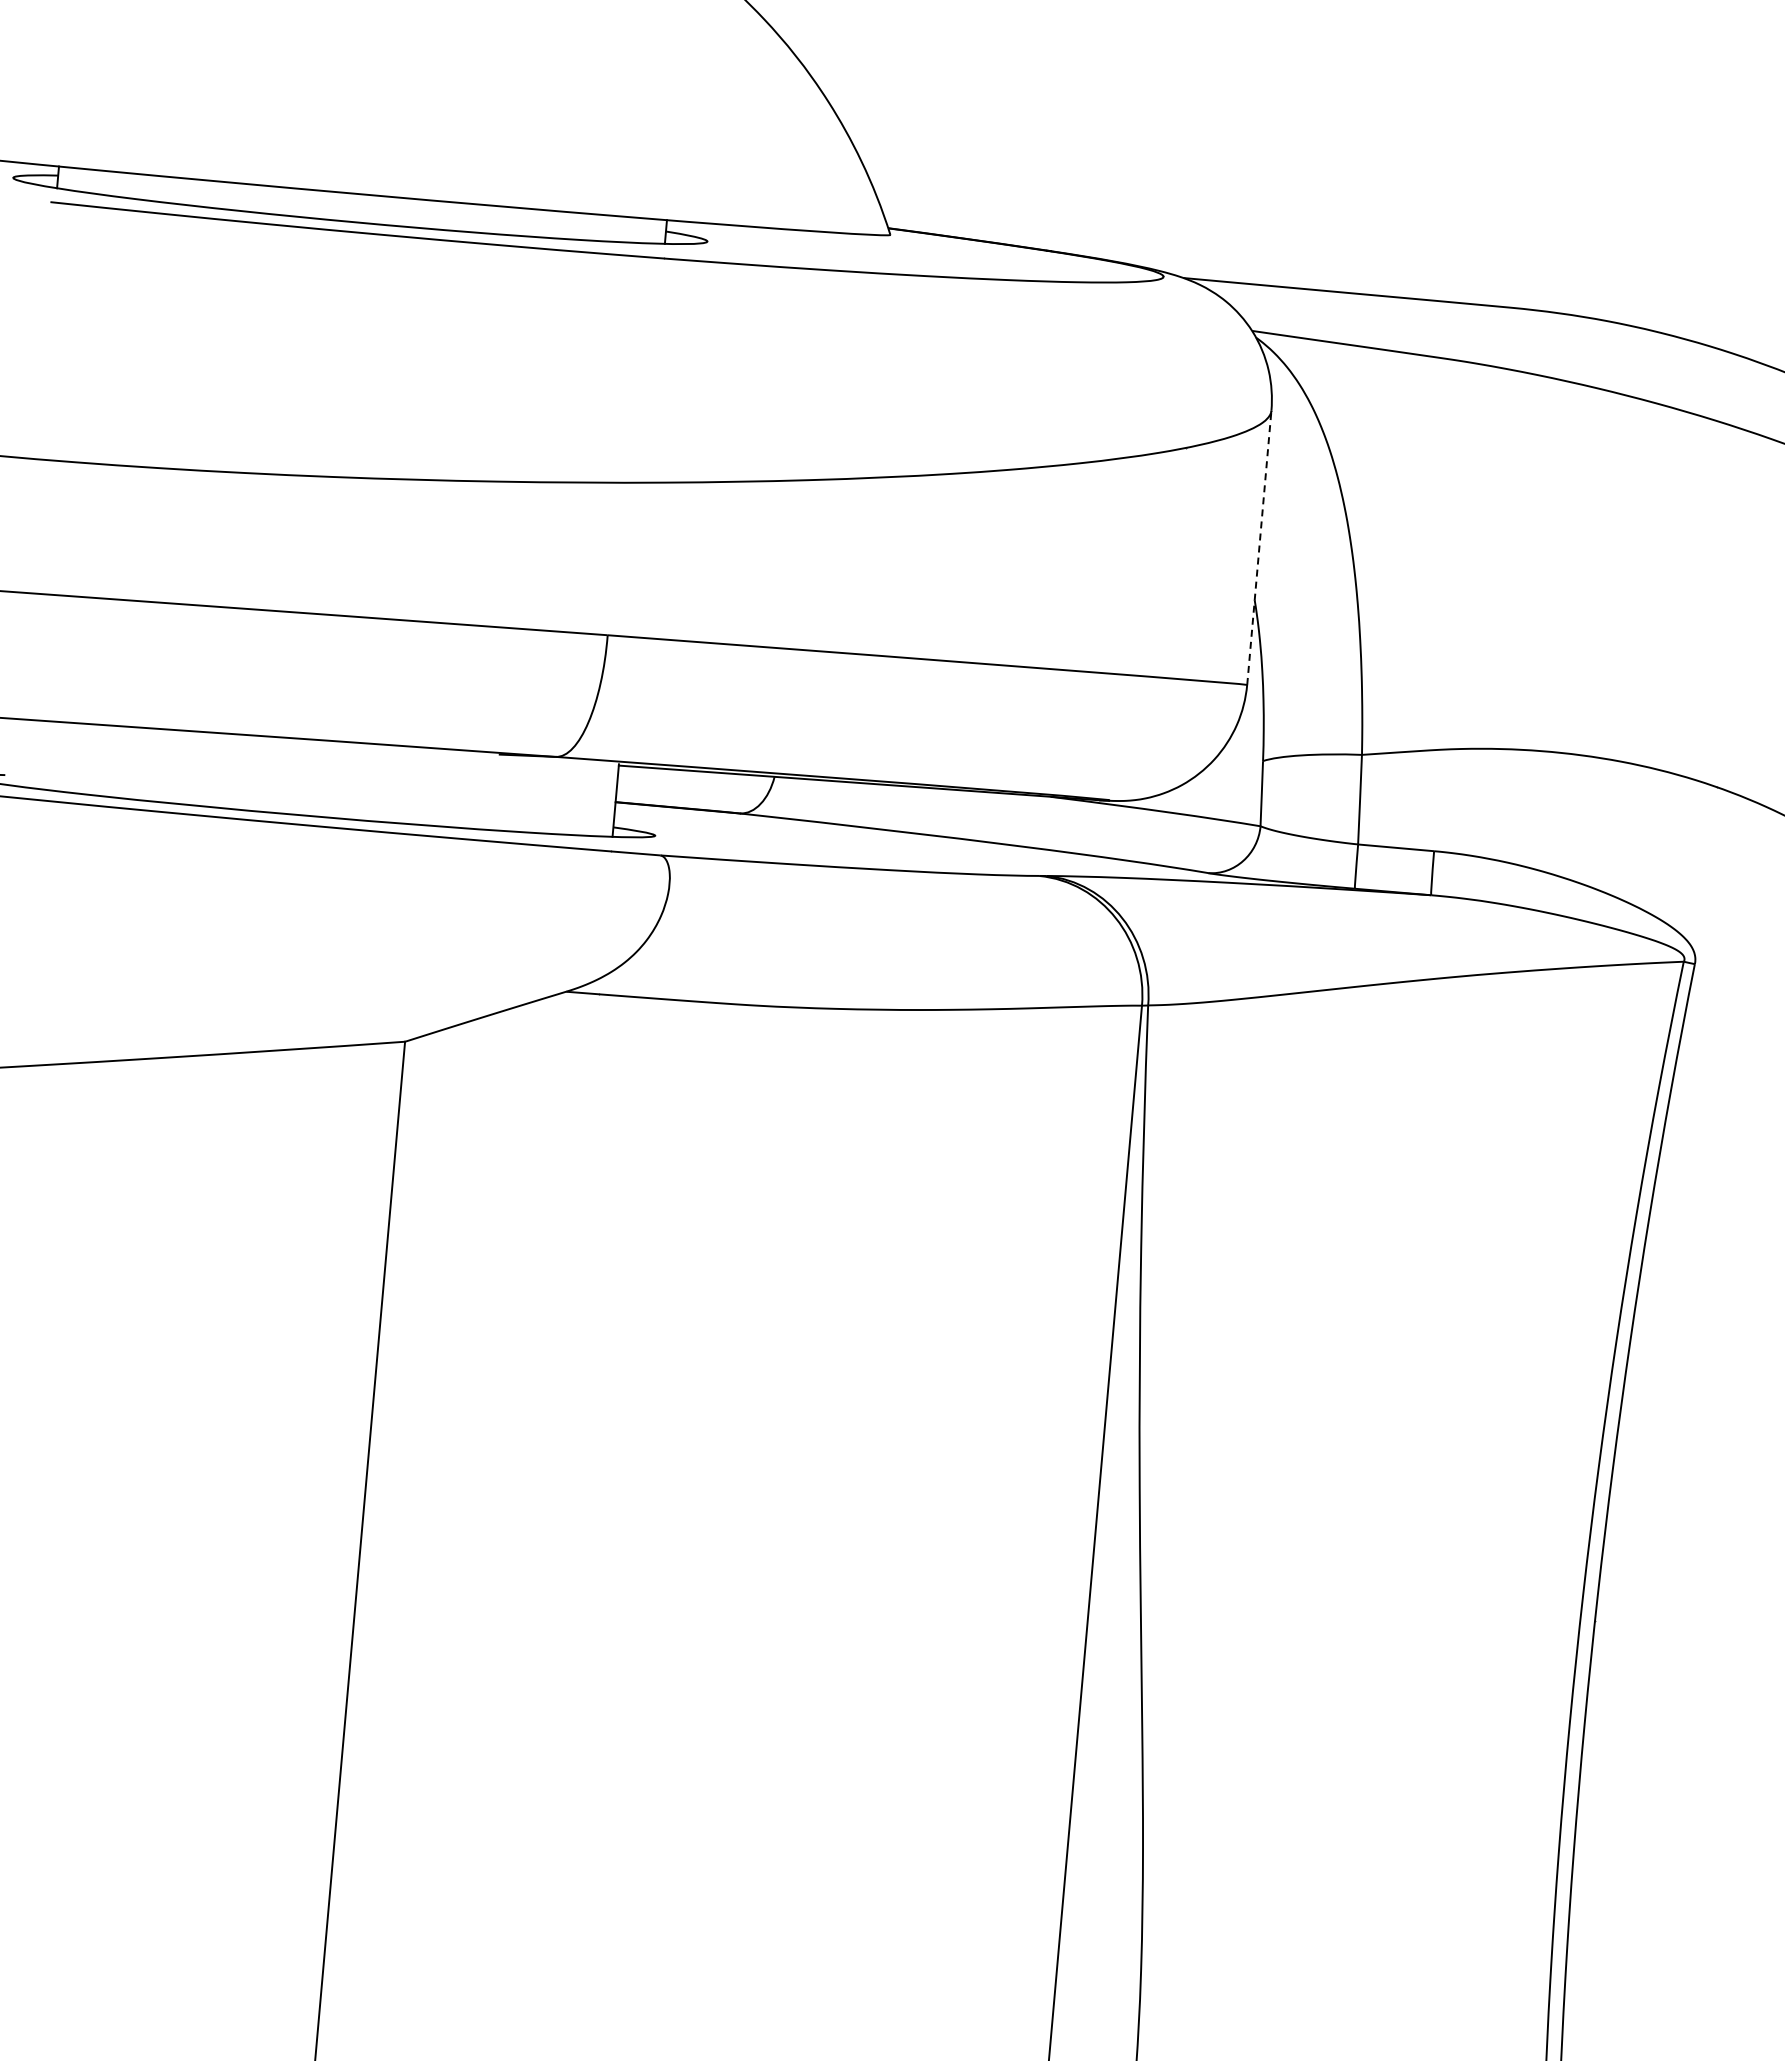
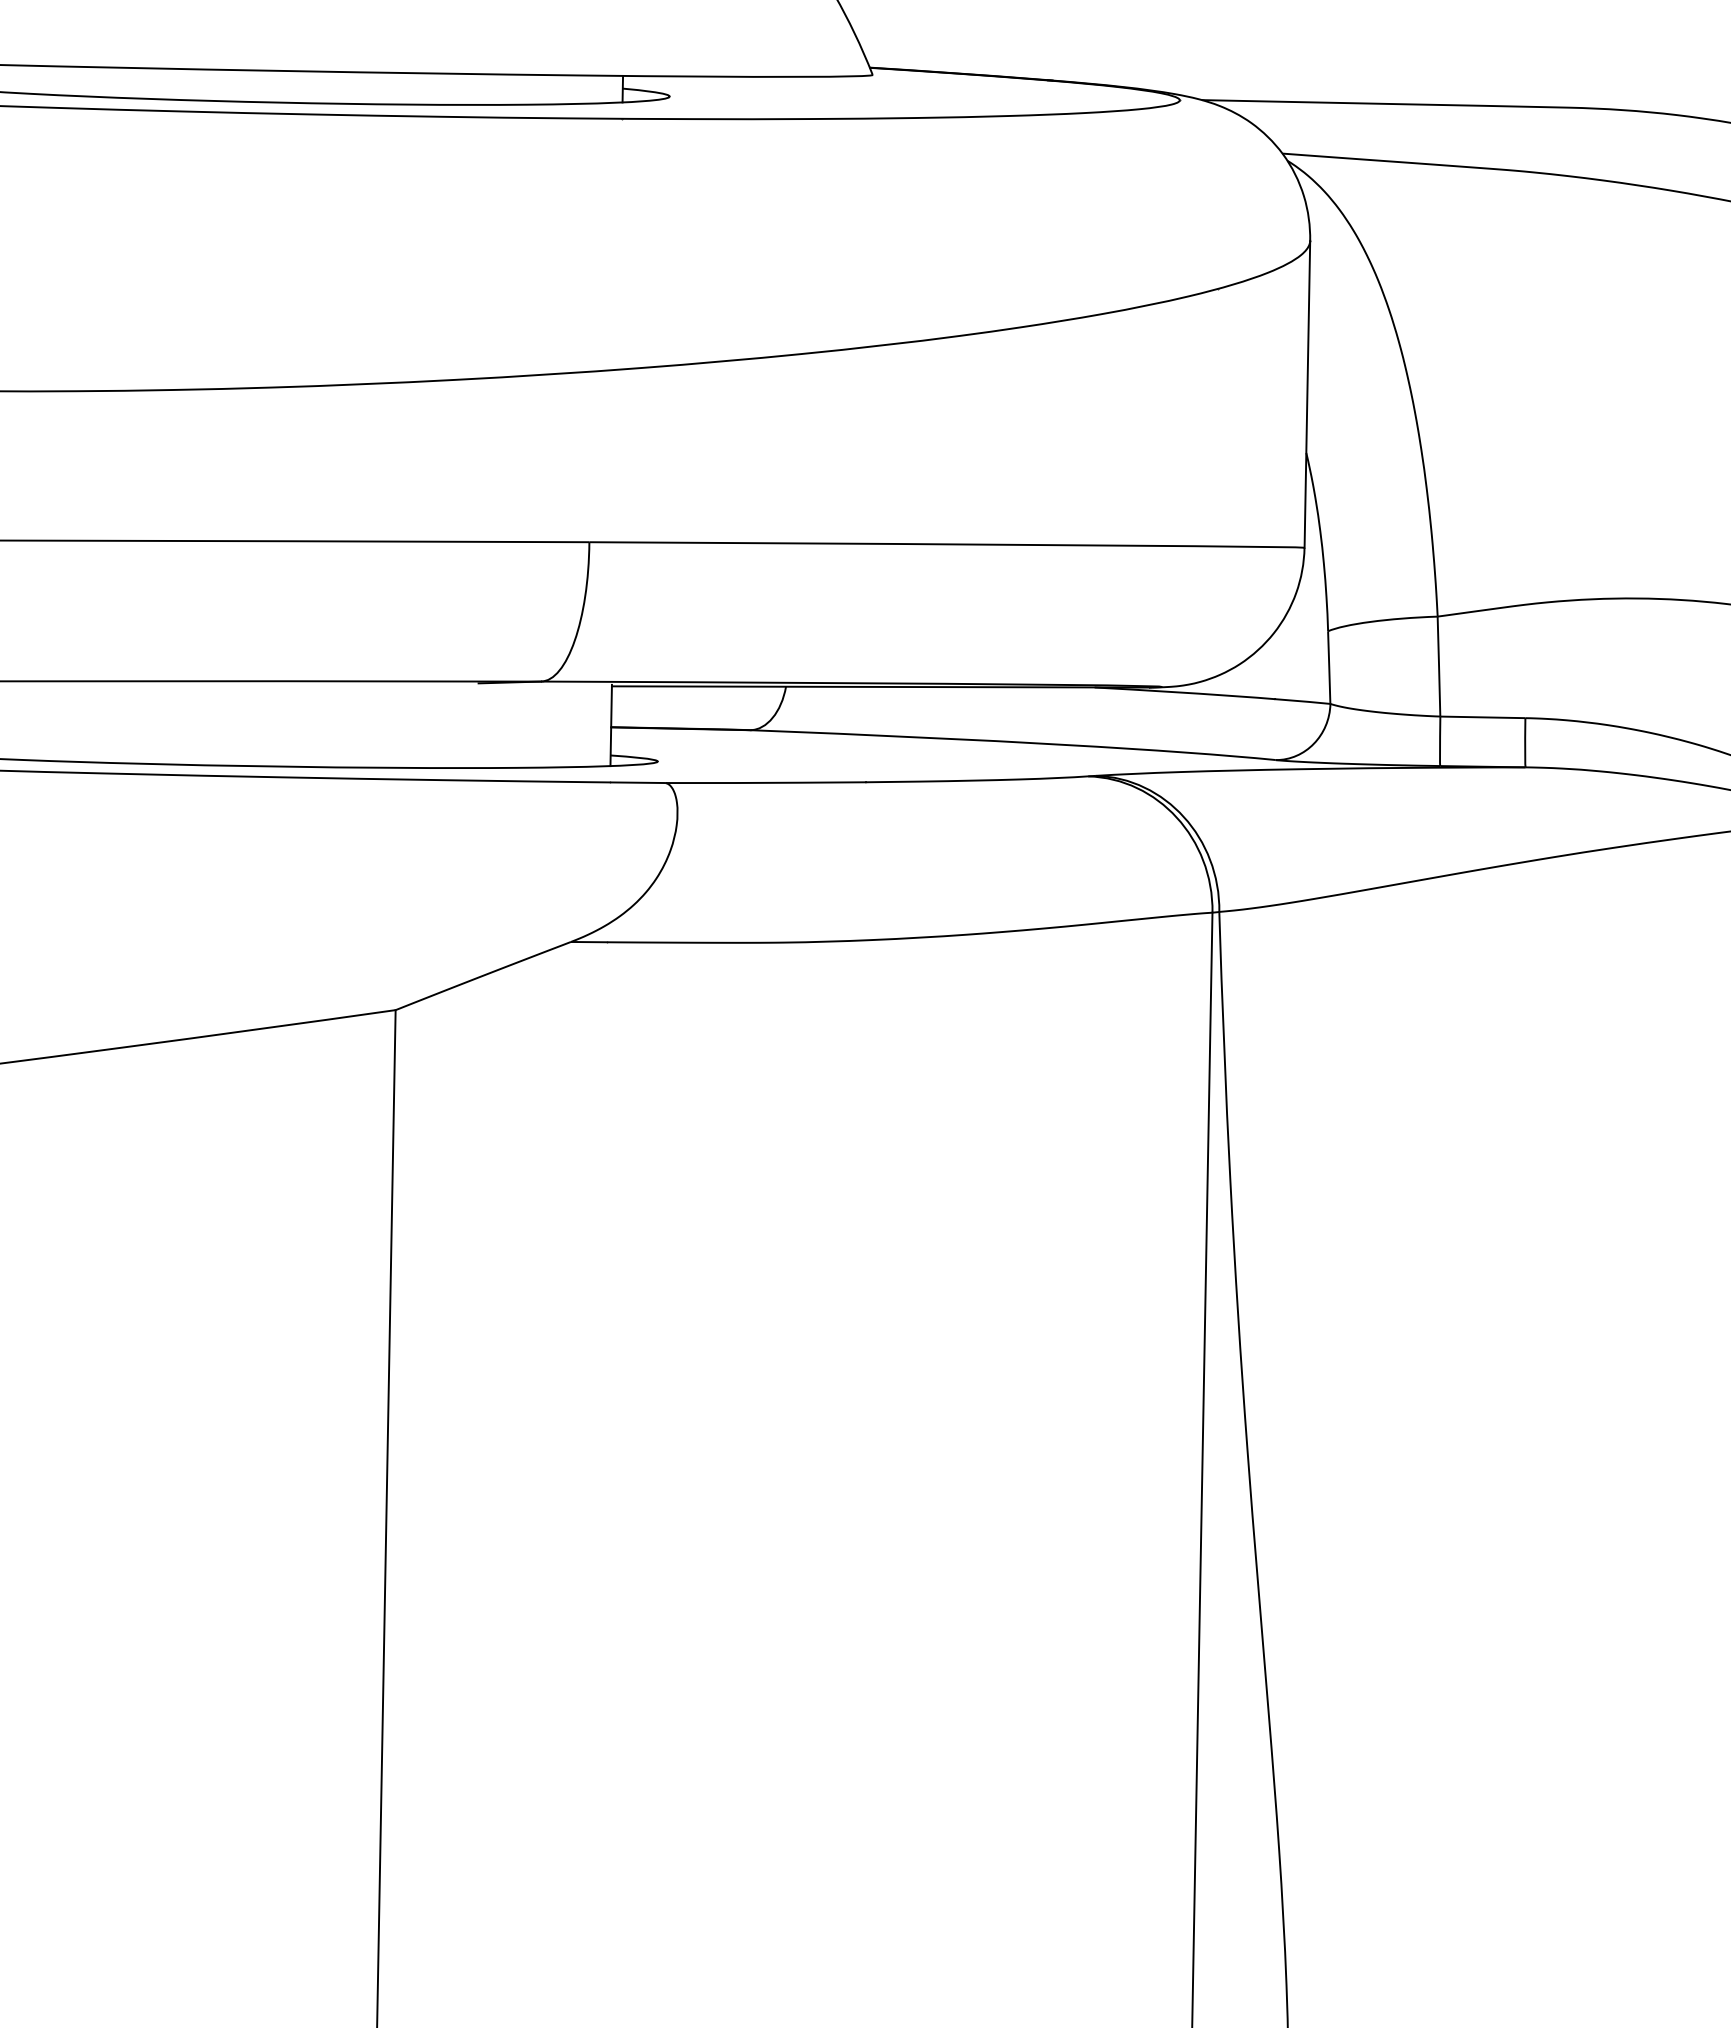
line: (1259, 547) -> (1307, 393), dashed -> solid

